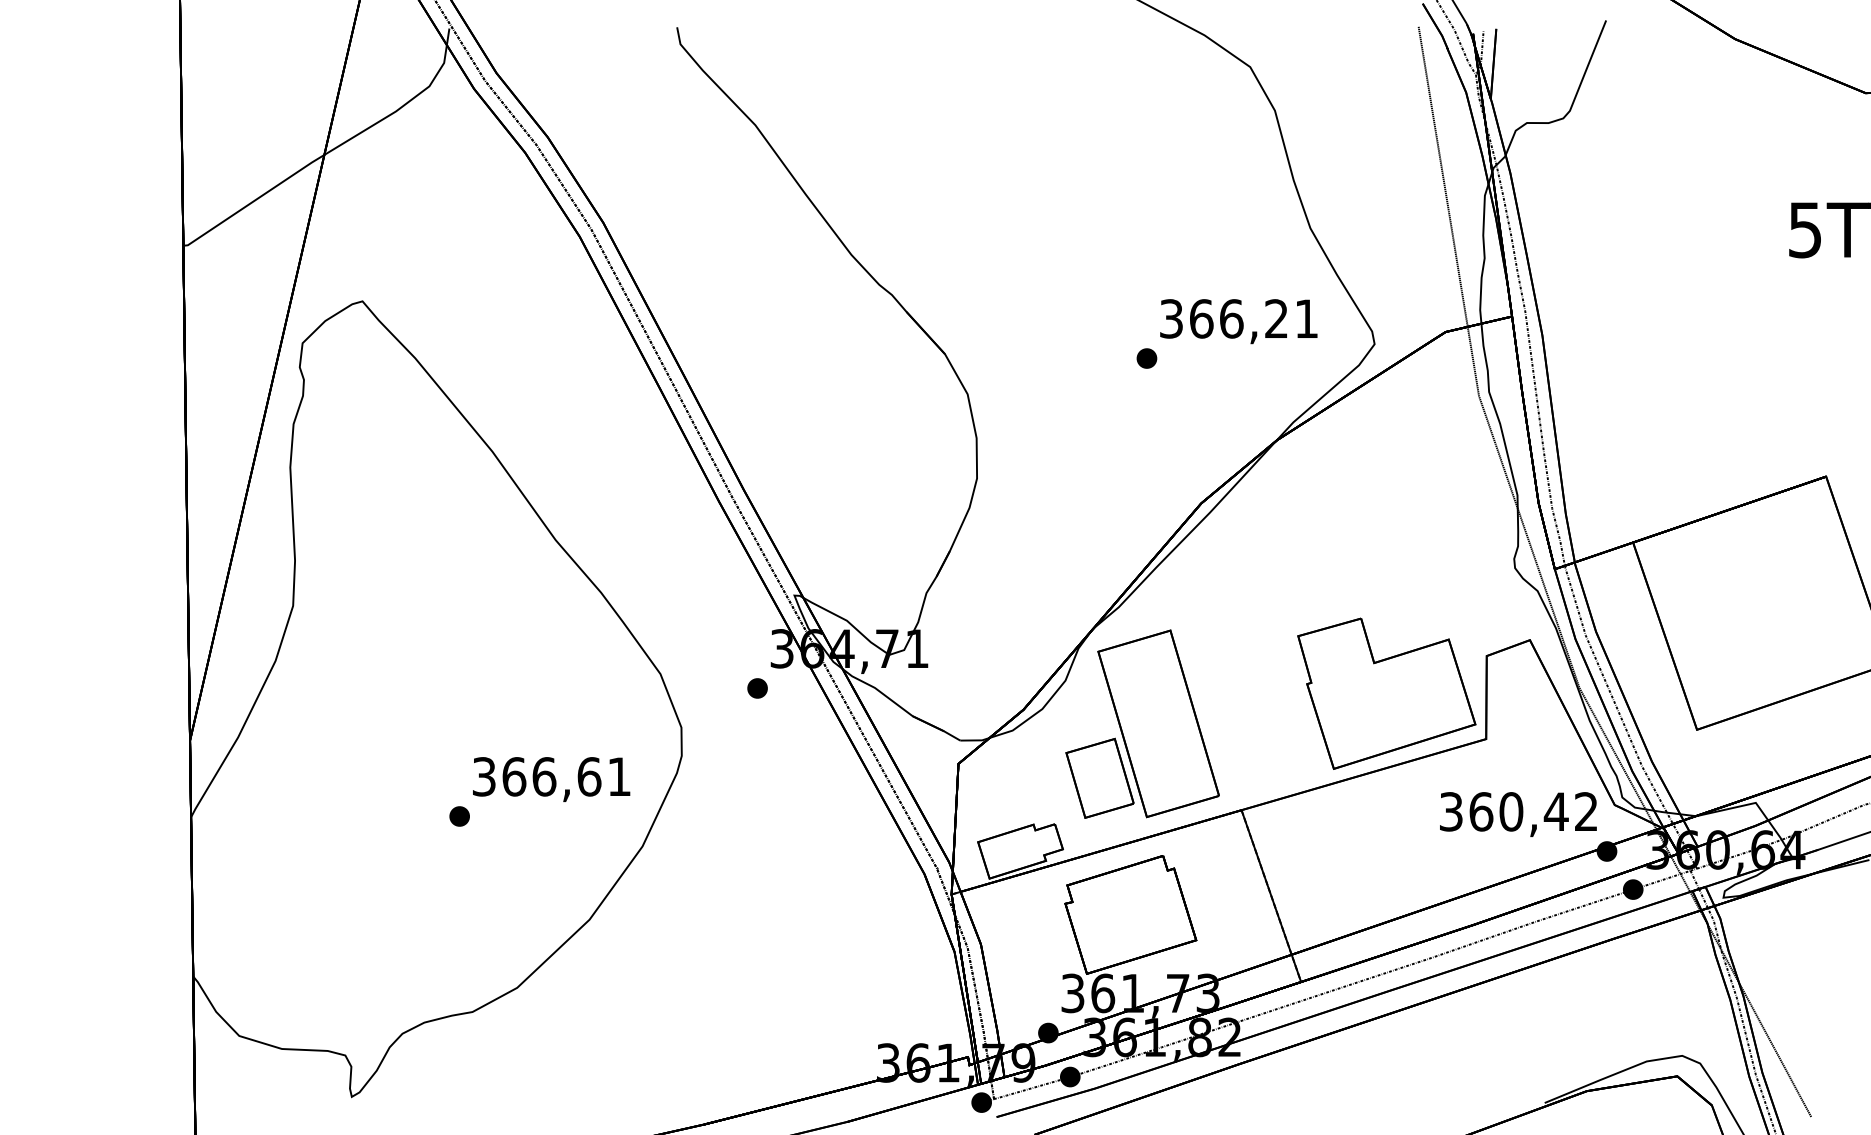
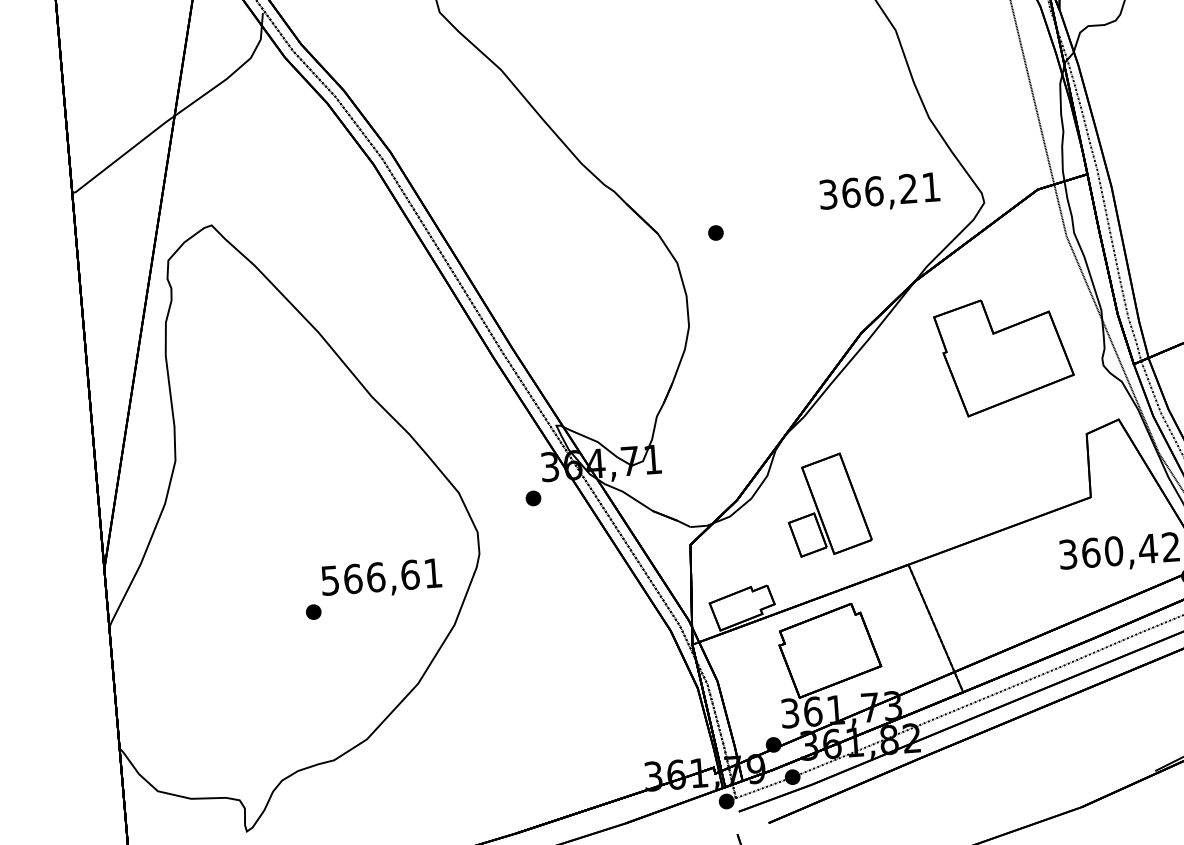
part: (1146, 358) -> (715, 232), moved
part: (1386, 693) -> (1004, 356), moved
part: (1142, 723) -> (828, 504), size x0.7
text: (484, 776) -> (330, 580), 366,61 -> 566,61

